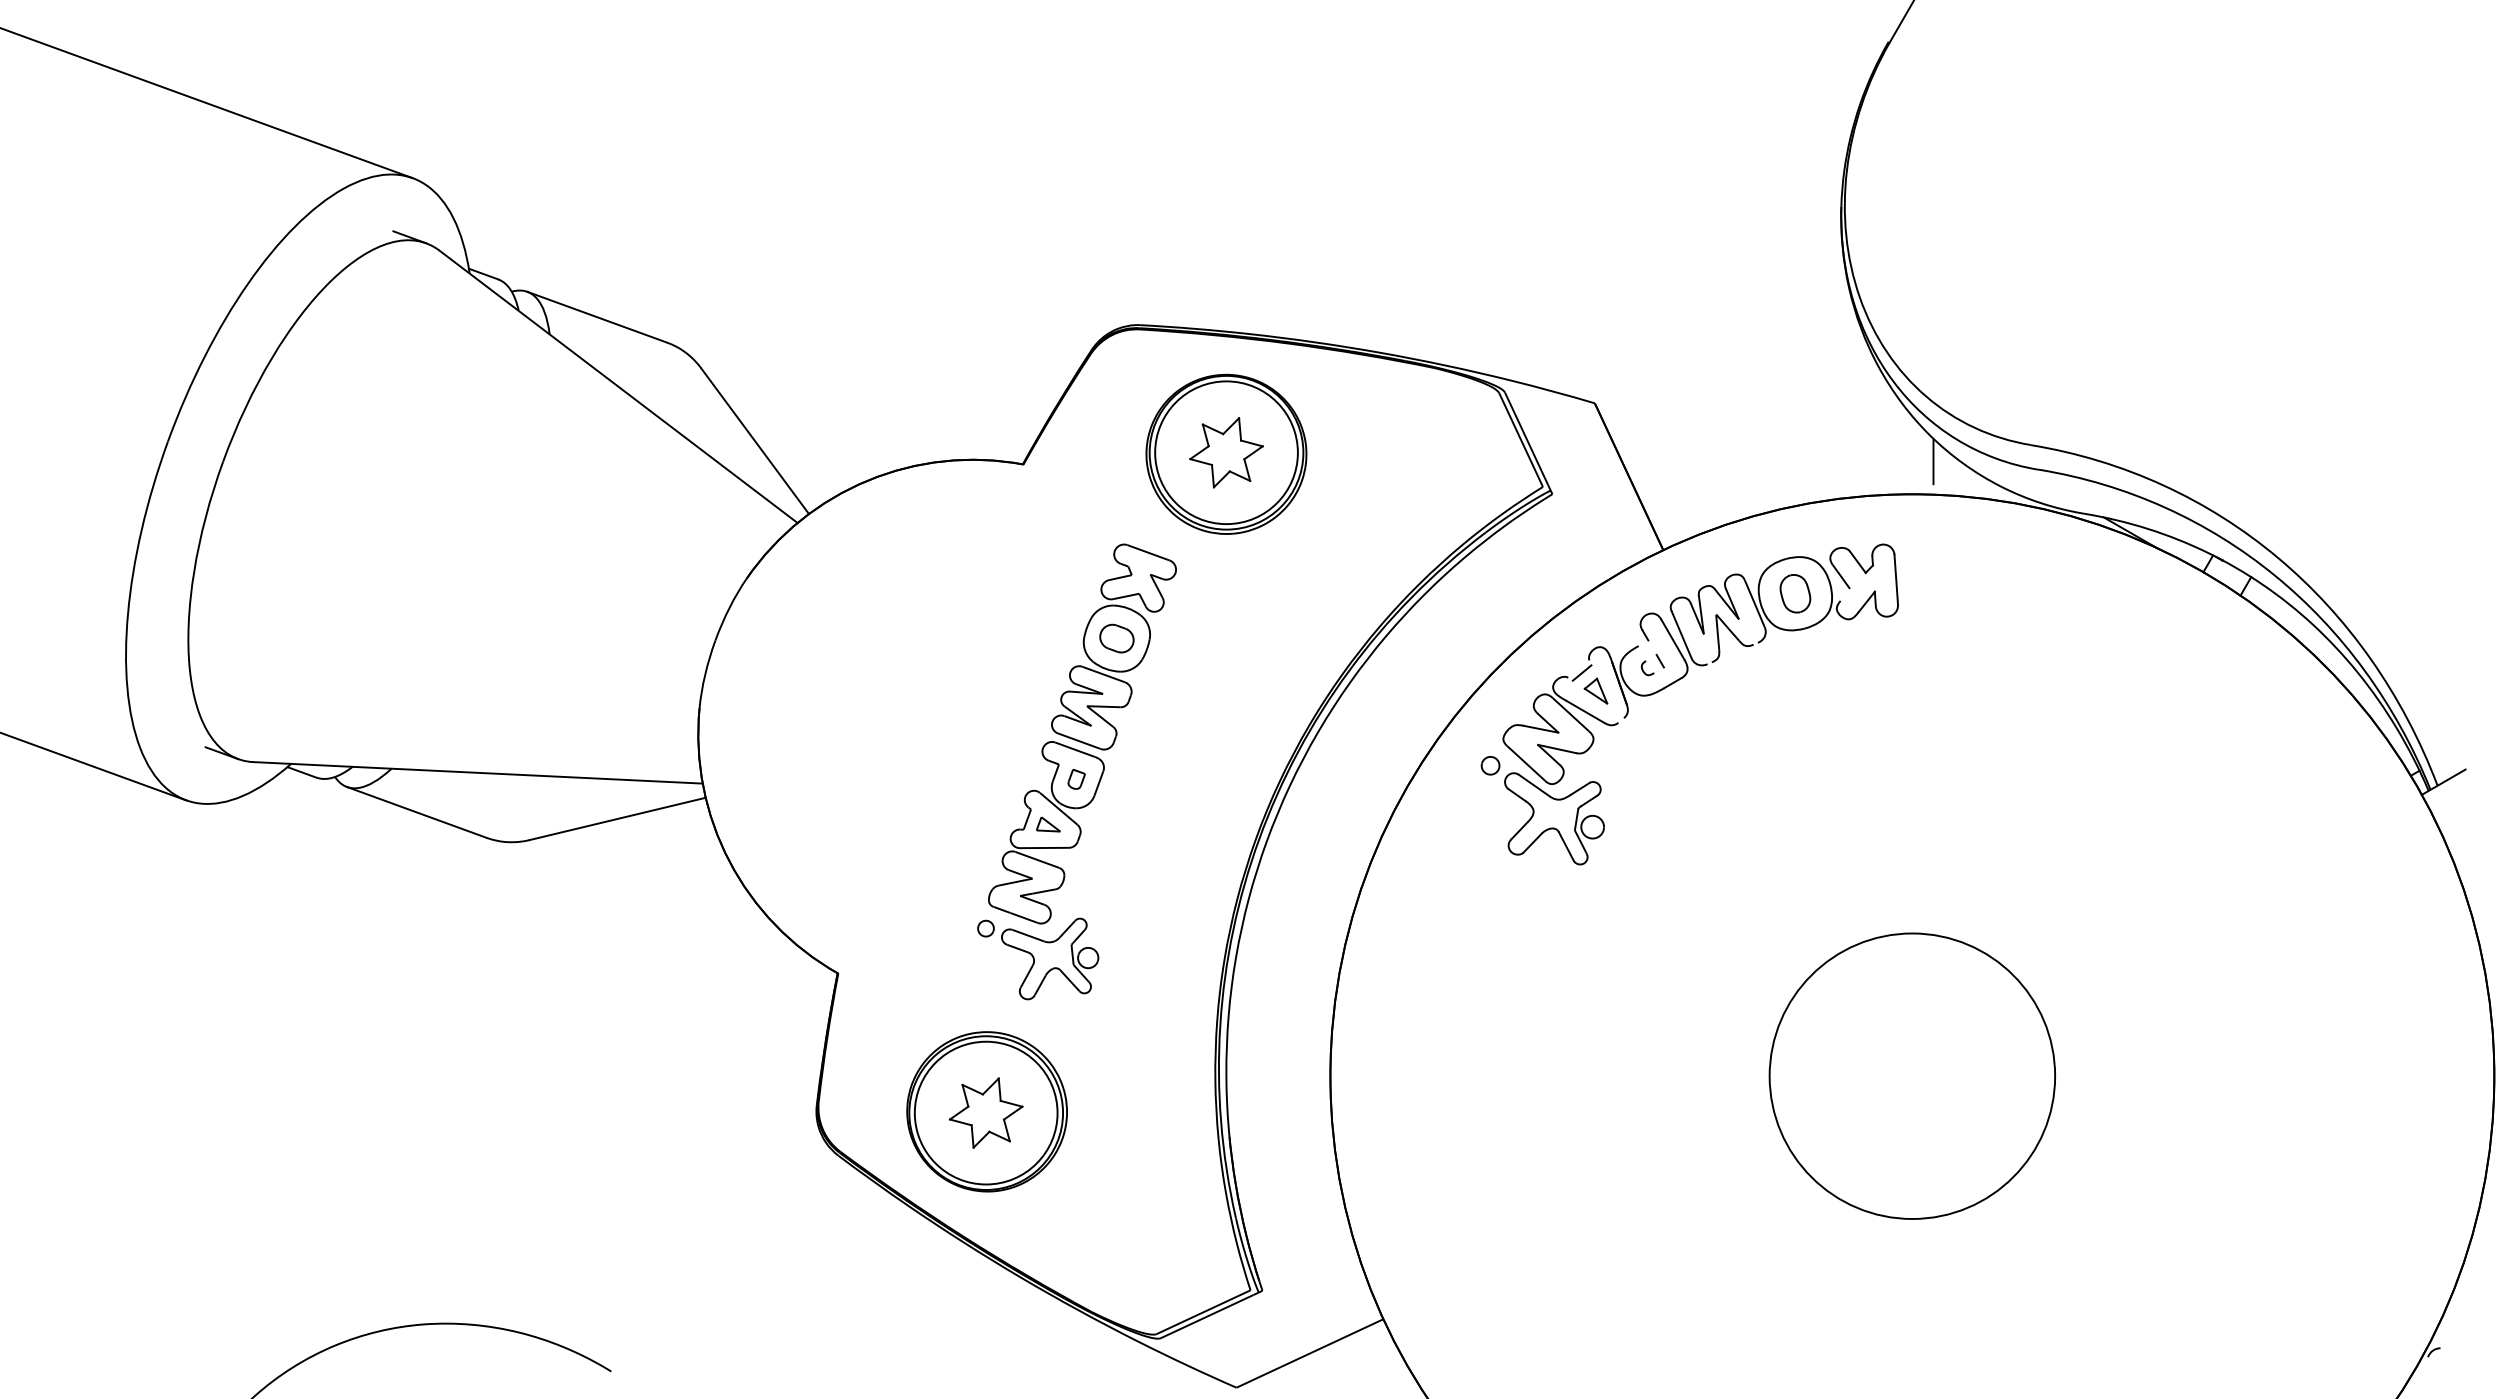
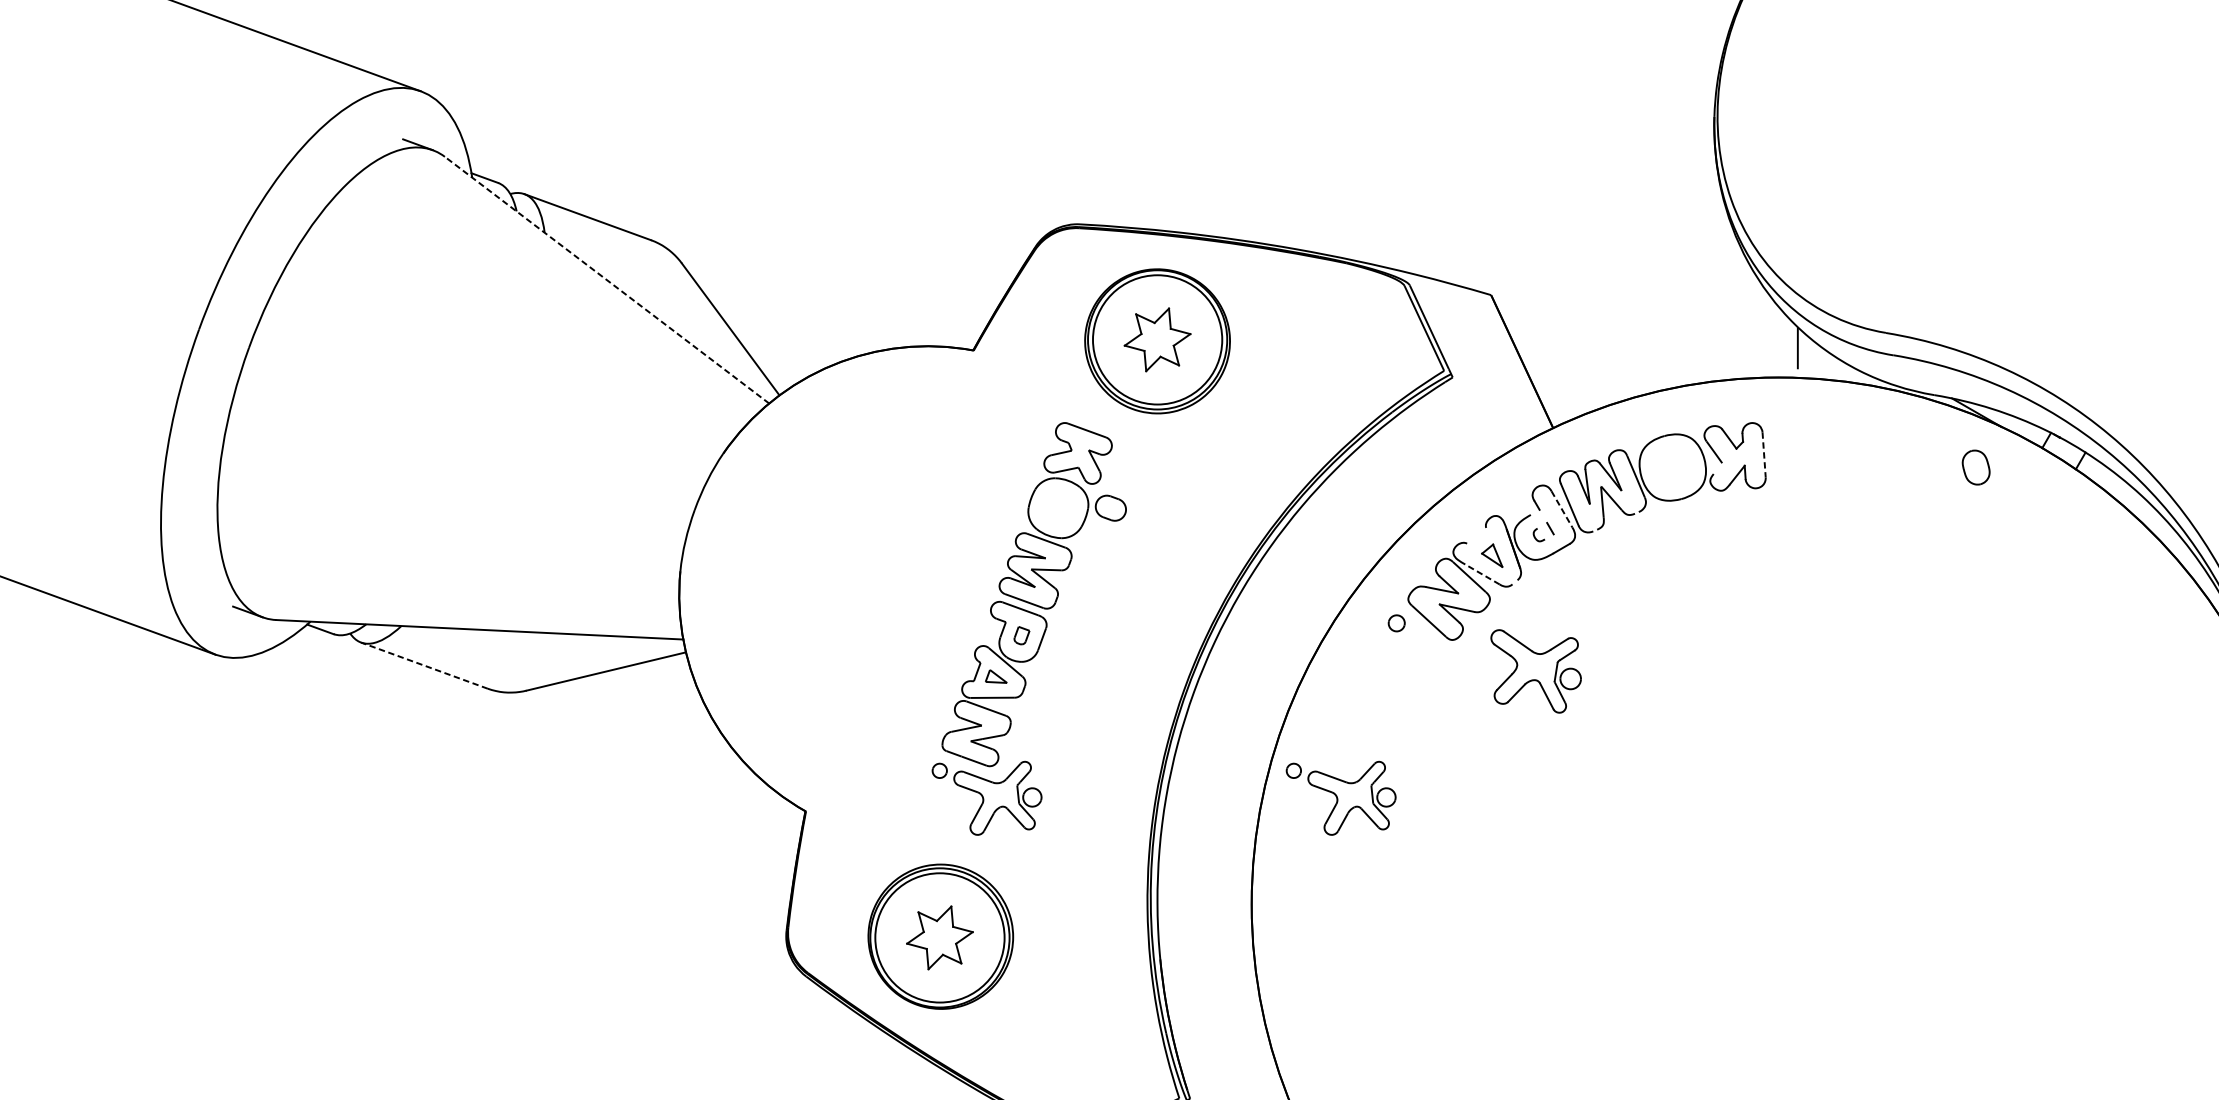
line: (618, 386) -> (606, 279), solid -> dashed
line: (1896, 579) -> (1764, 454), solid -> dashed
part: (1795, 593) -> (1976, 467), moved
part: (1116, 638) -> (1110, 508), moved
line: (1672, 639) -> (1561, 509), solid -> dashed
line: (1581, 672) -> (1479, 538), removed
line: (1585, 711) -> (1482, 574), solid -> dashed
line: (416, 812) -> (424, 665), solid -> dashed
part: (1554, 818) -> (1536, 671), moved
part: (1429, 958) -> (1341, 797), added
circle: (1911, 1075) -> (1777, 903), removed

